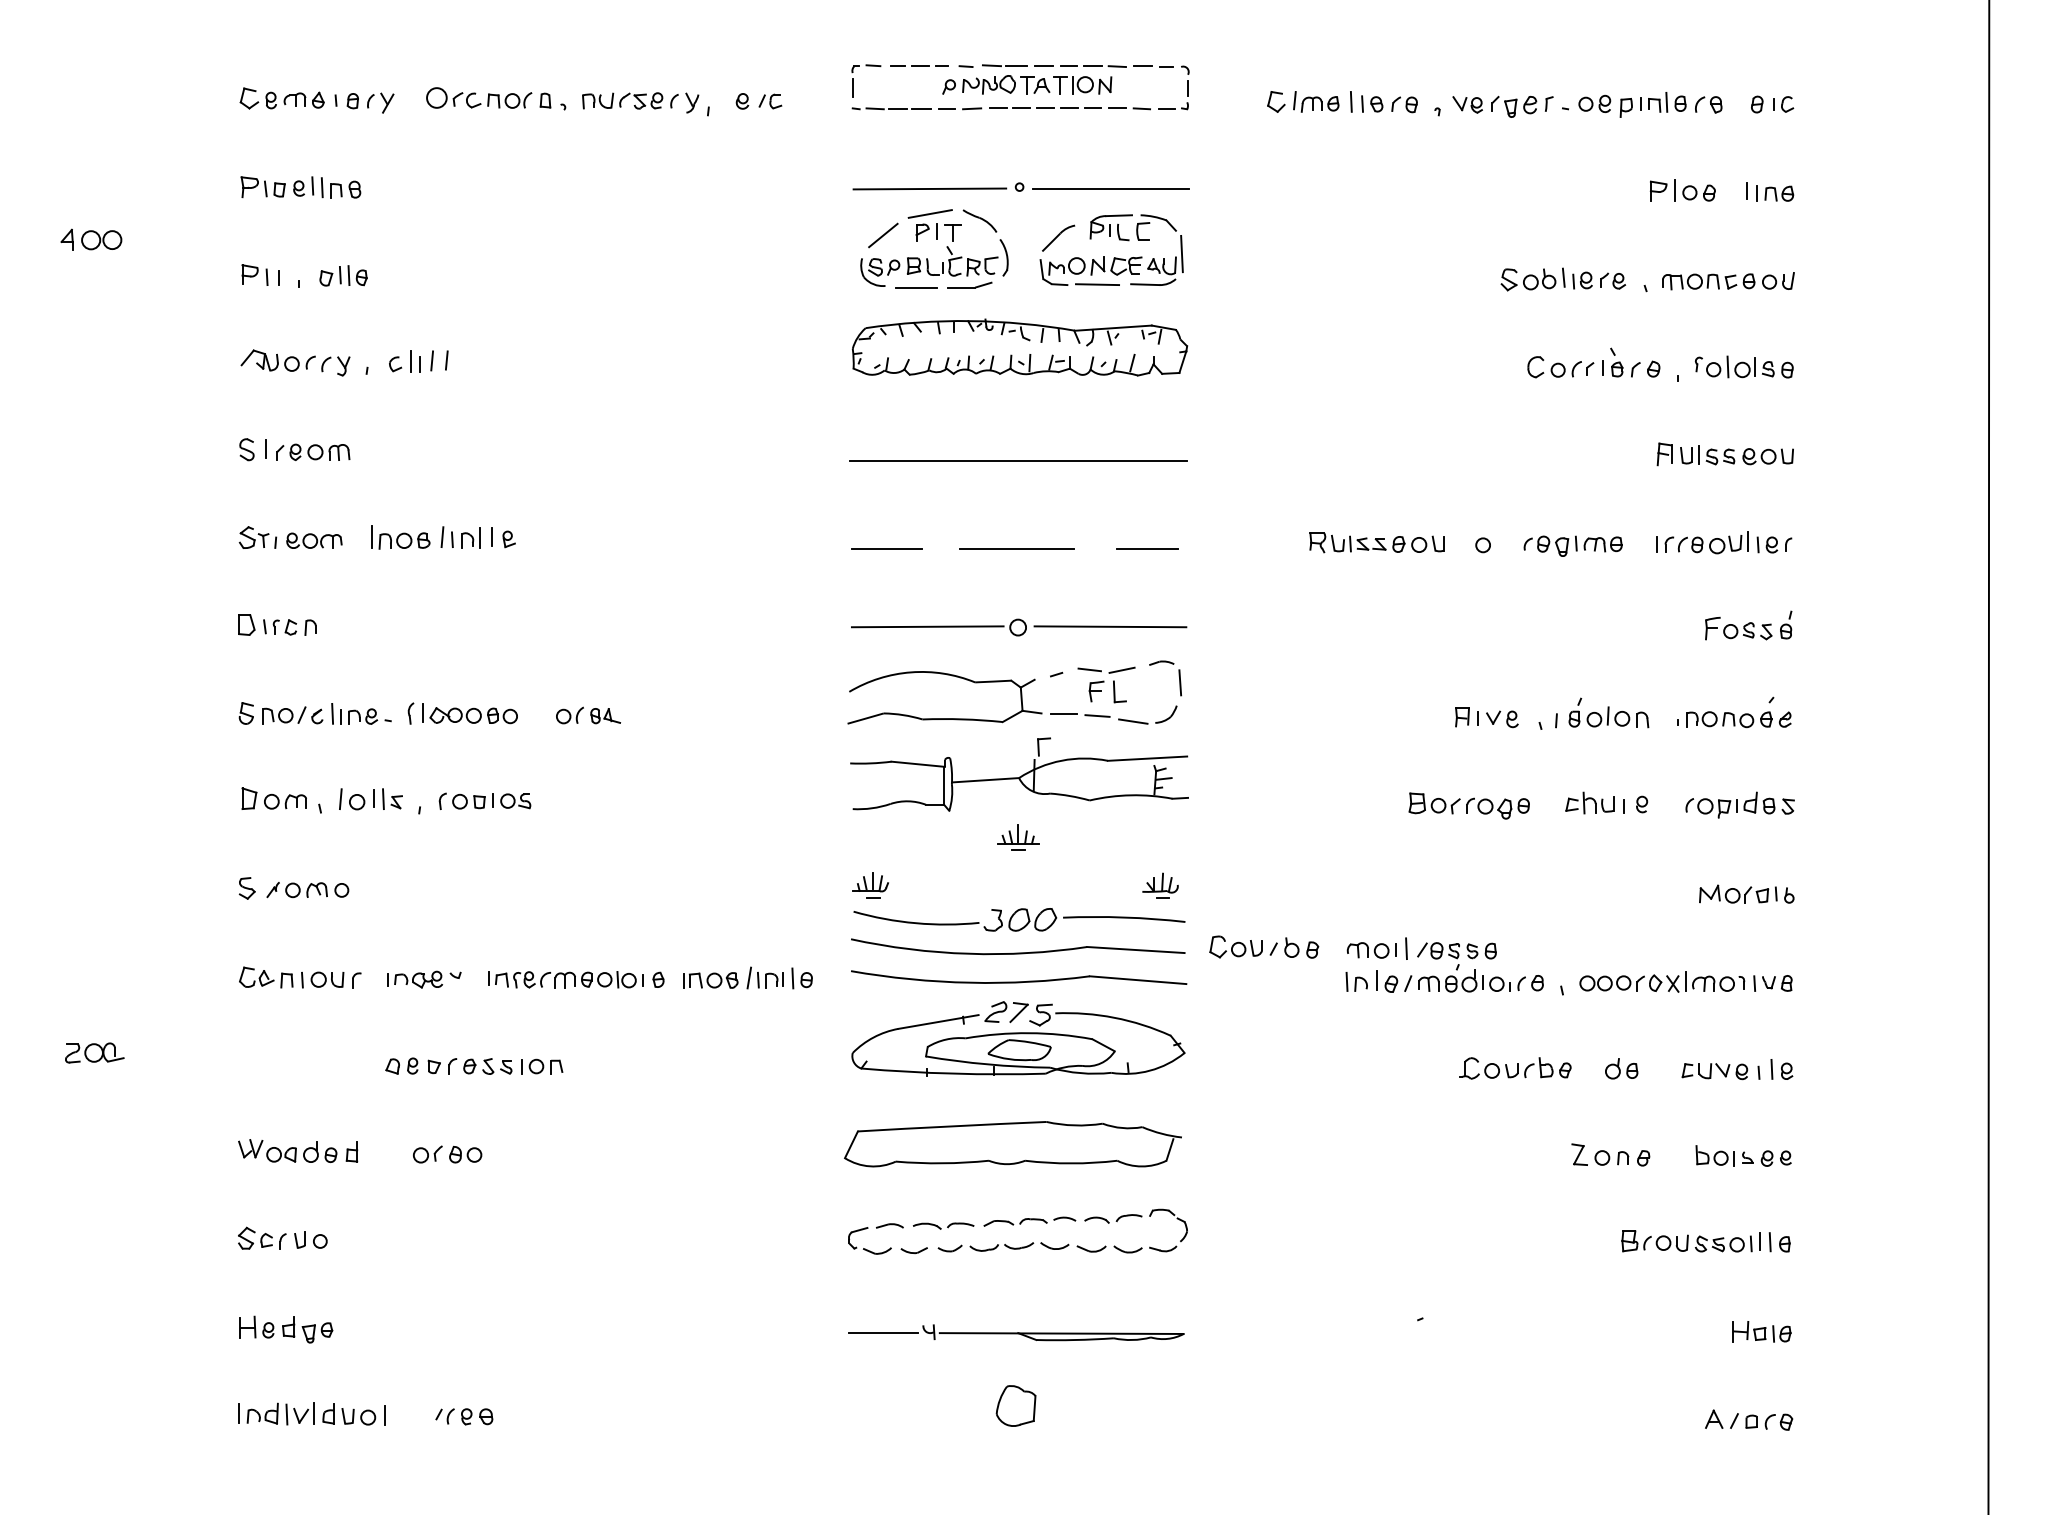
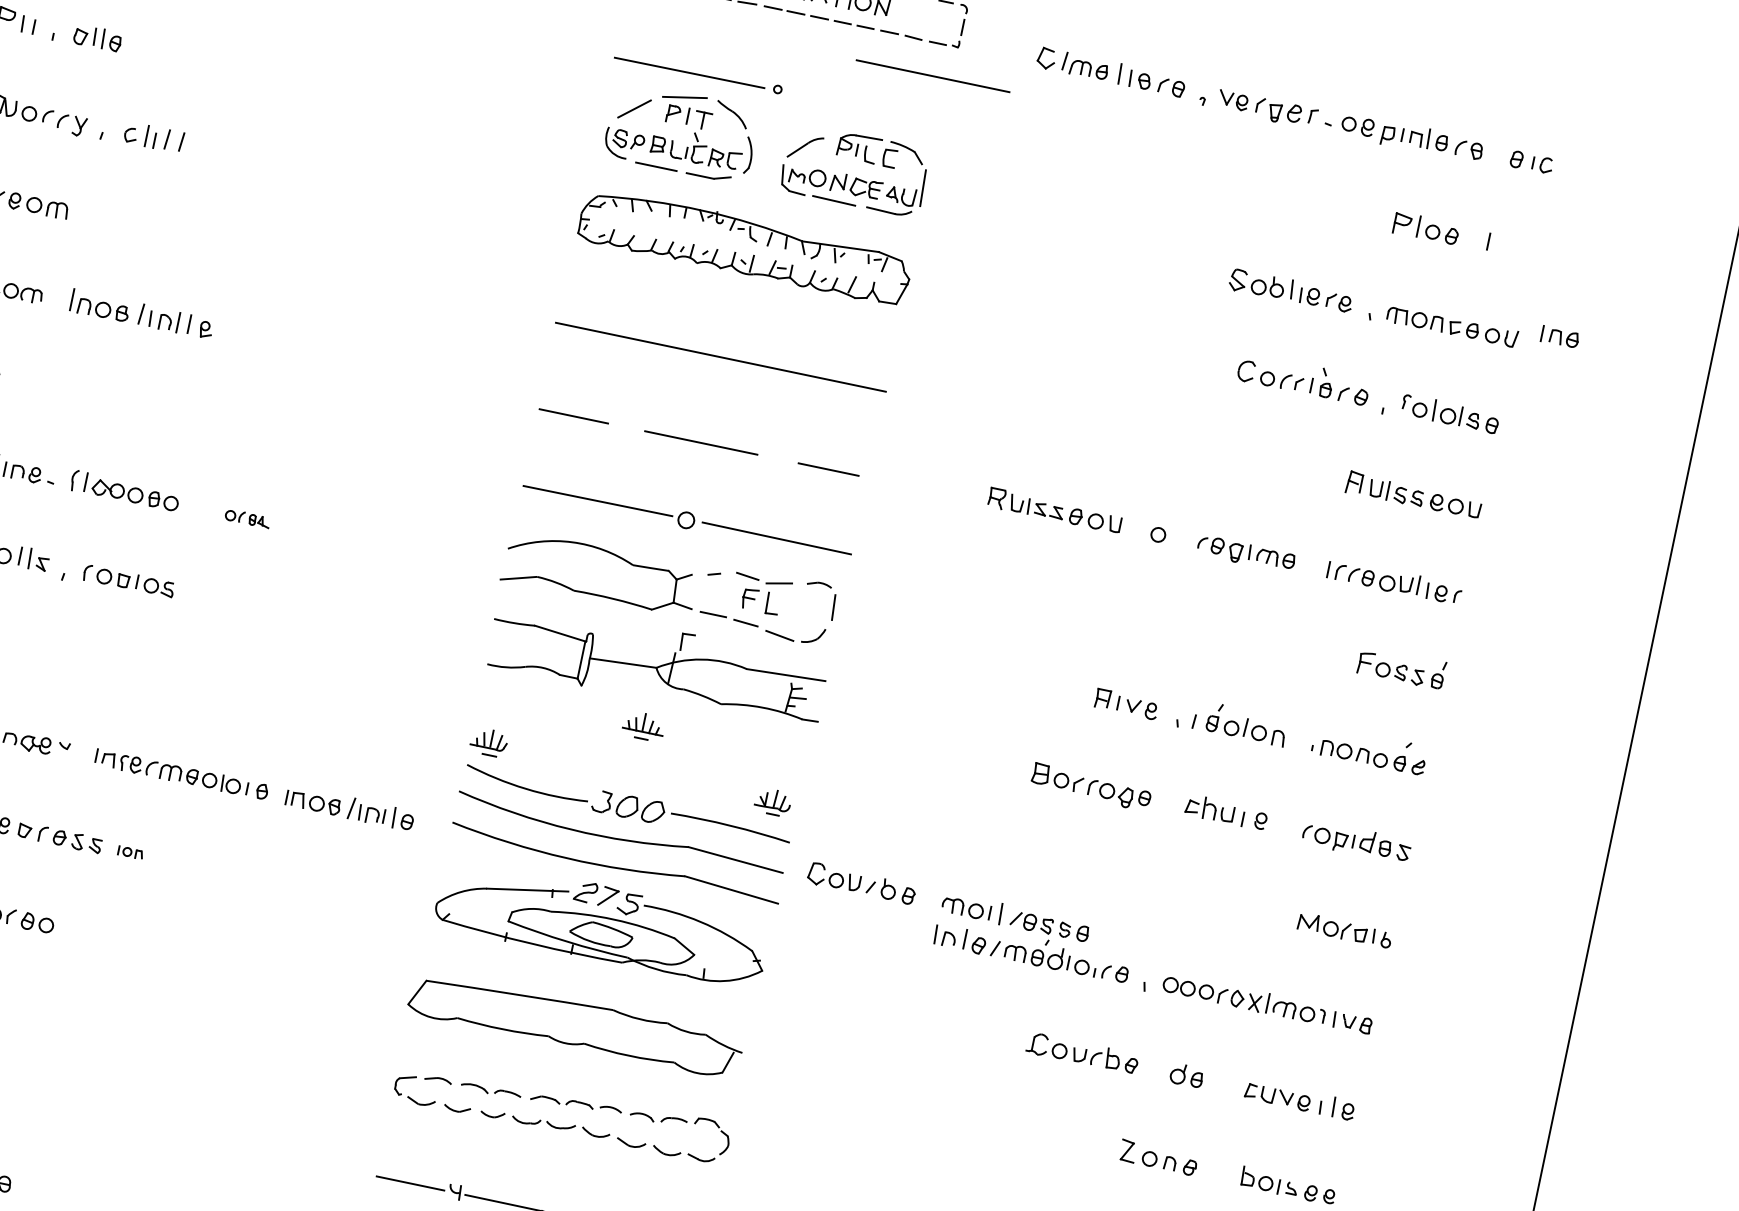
line: (1110, 188) -> (932, 75), moved
part: (1775, 193) -> (1560, 337), moved
part: (588, 715) -> (247, 518), size x0.7
part: (542, 1066) -> (130, 852), size x0.6

